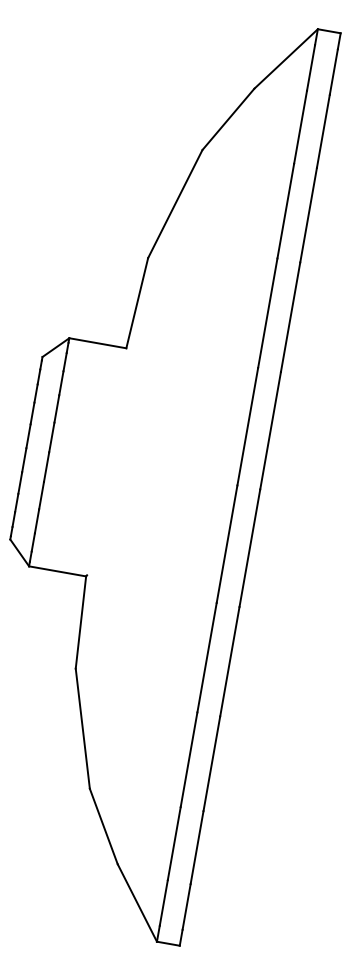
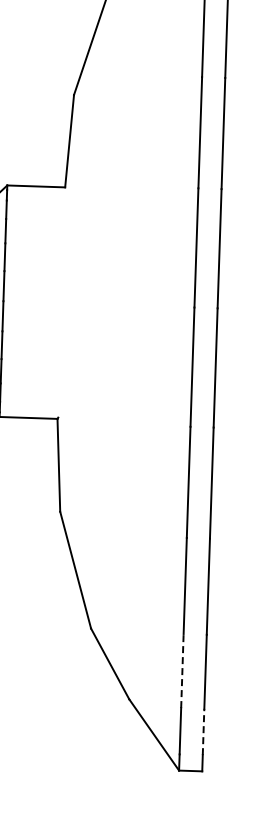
line: (174, 843) -> (182, 670), solid -> dashed
line: (186, 906) -> (203, 731), solid -> dashed

